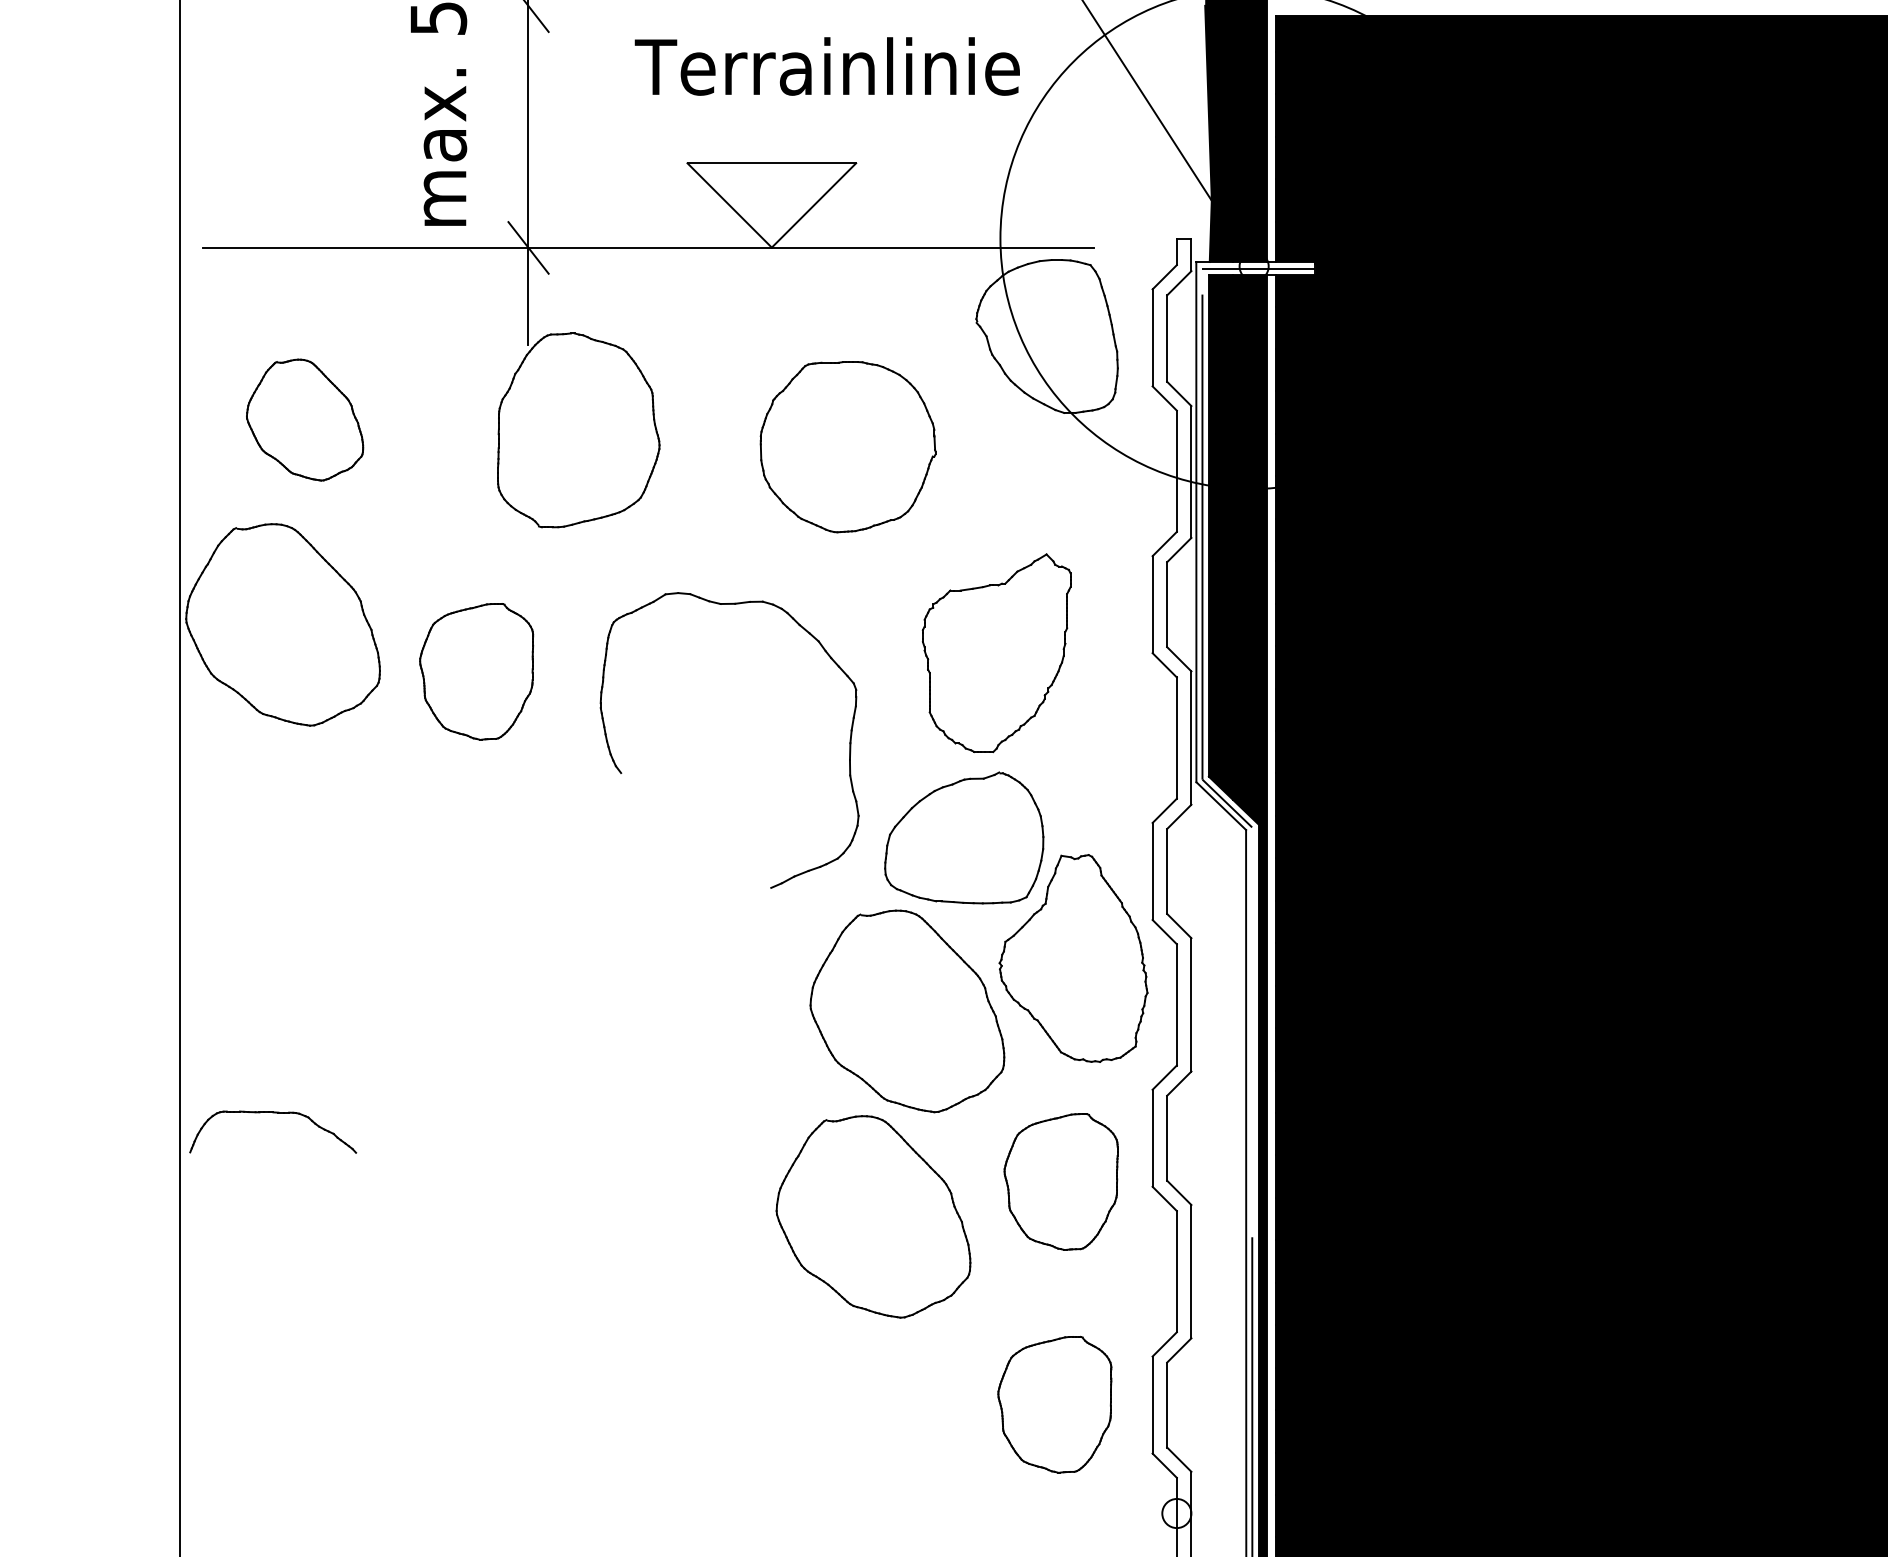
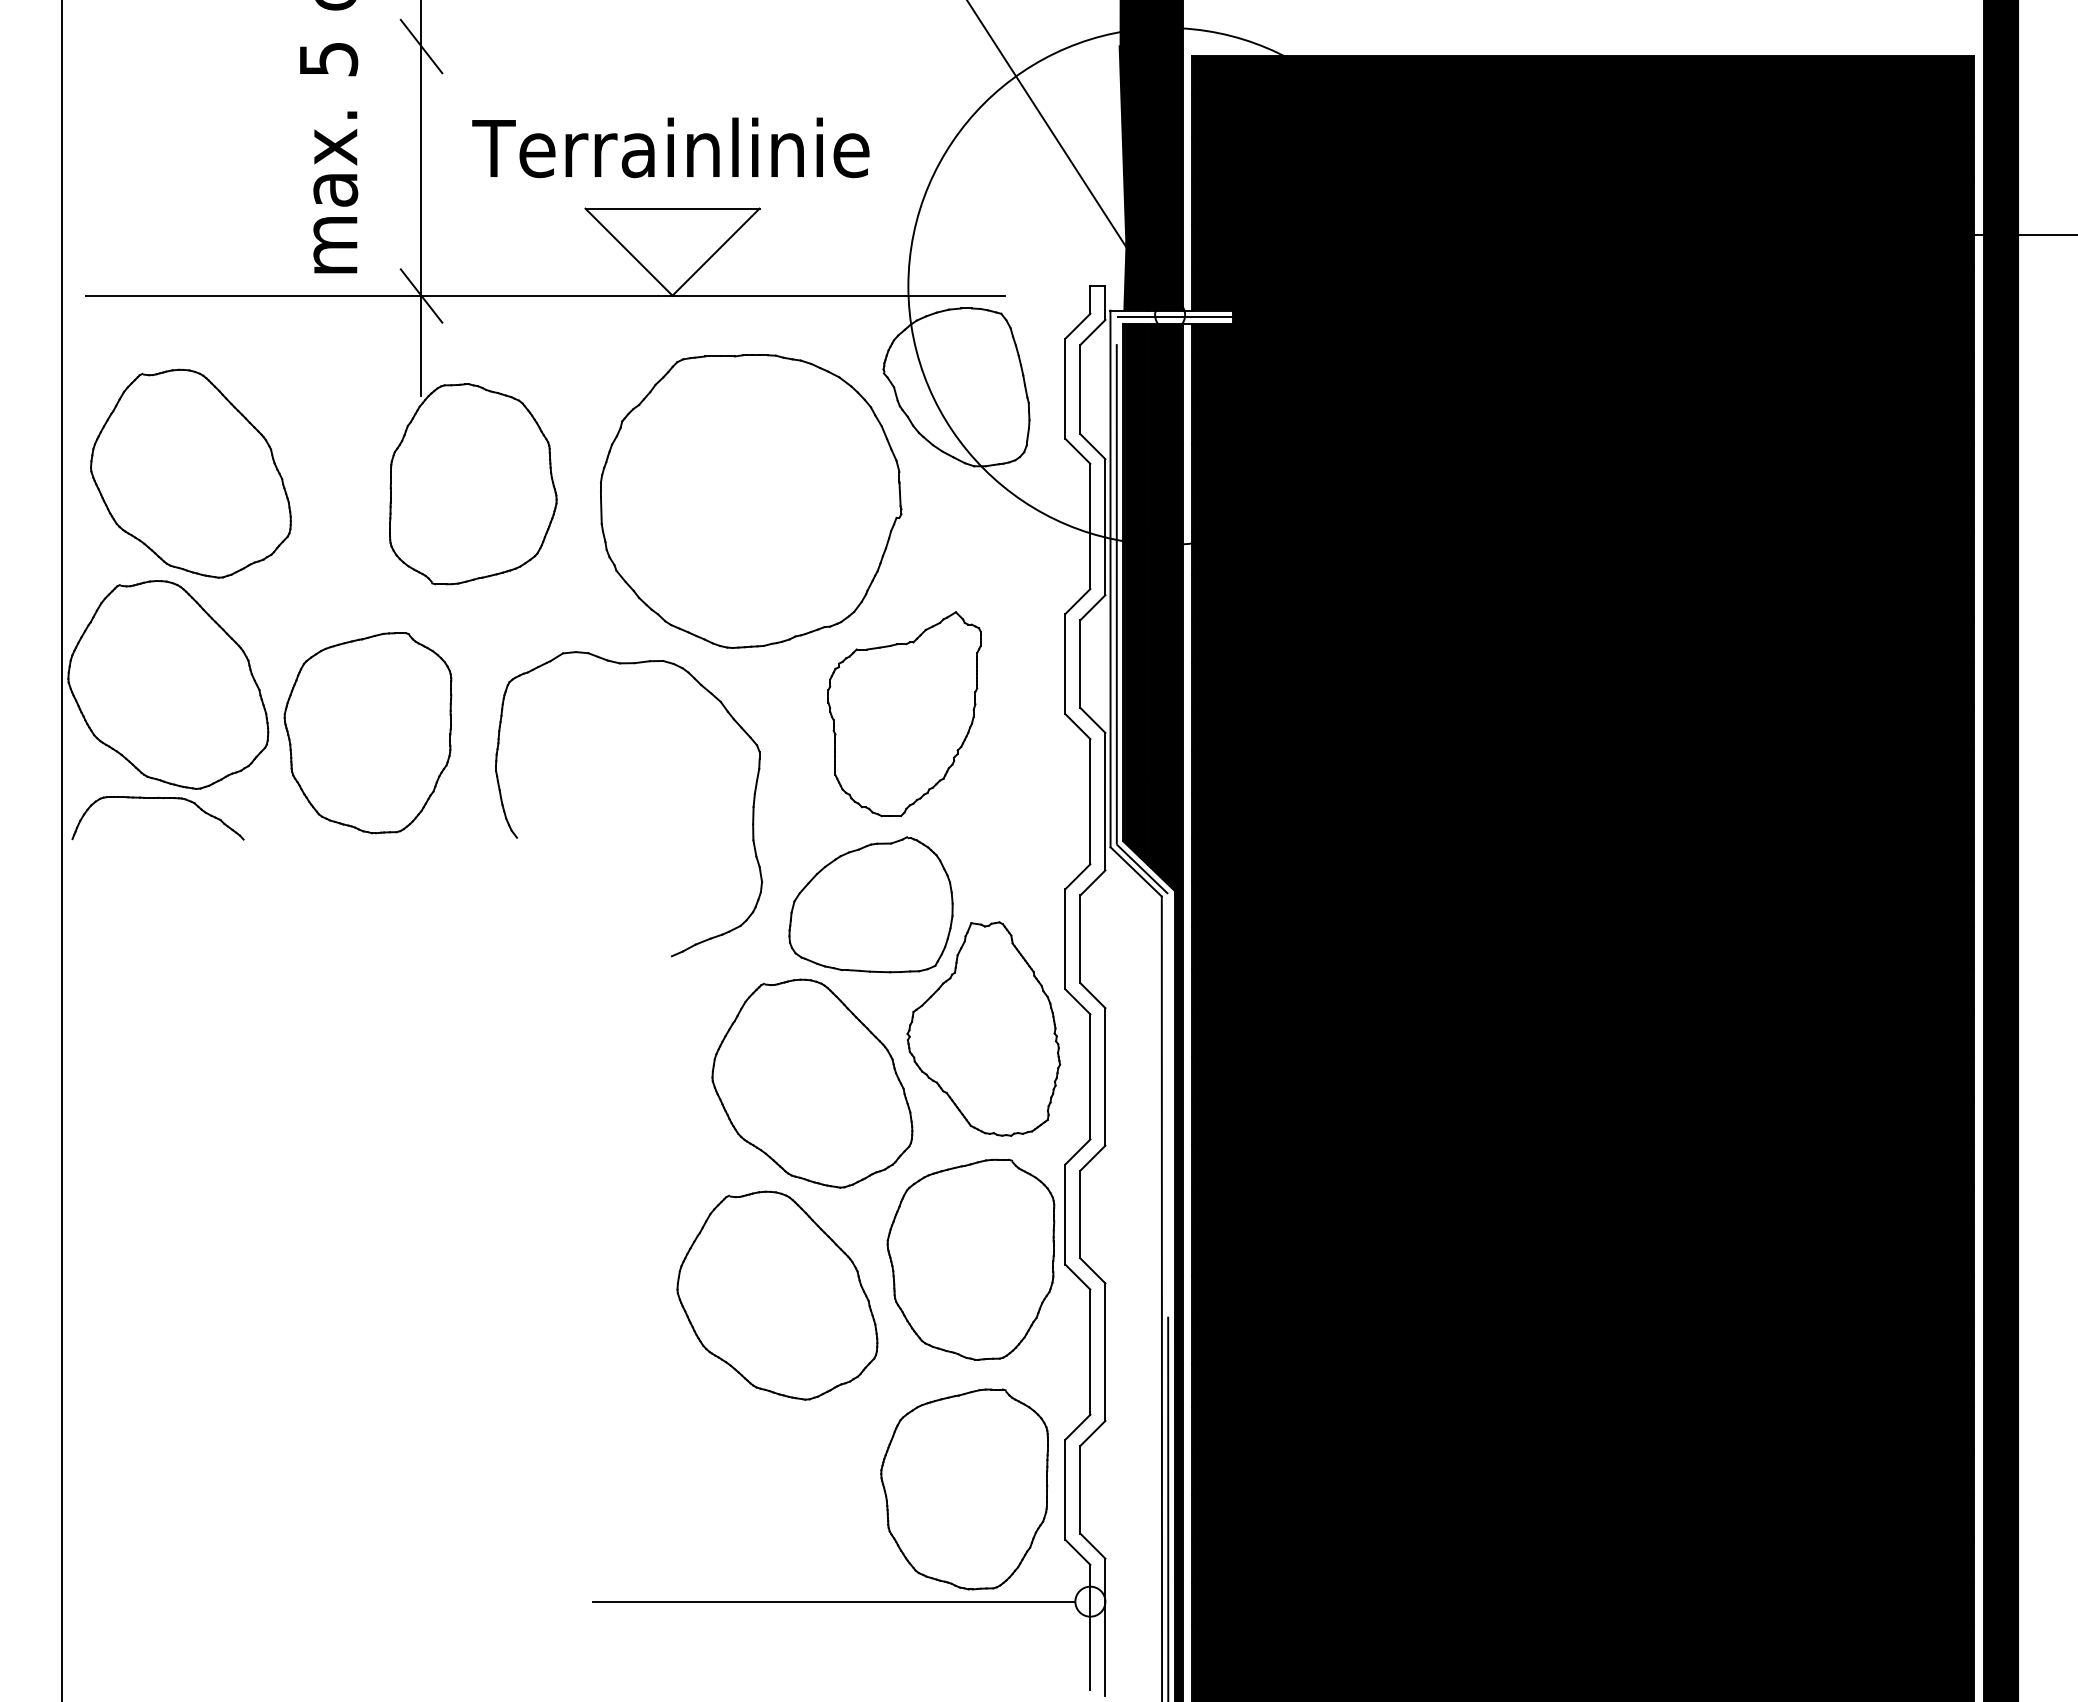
text: (827, 66) -> (670, 147), moved
part: (304, 419) -> (190, 473), size x1.67
part: (848, 447) -> (751, 501), size x1.67
part: (476, 671) -> (367, 733), size x1.43
part: (272, 1113) -> (157, 798), moved
part: (1060, 1181) -> (970, 1259), size x1.43
part: (1054, 1404) -> (964, 1489), size x1.43
line: (927, 1513) -> (833, 1601), added

